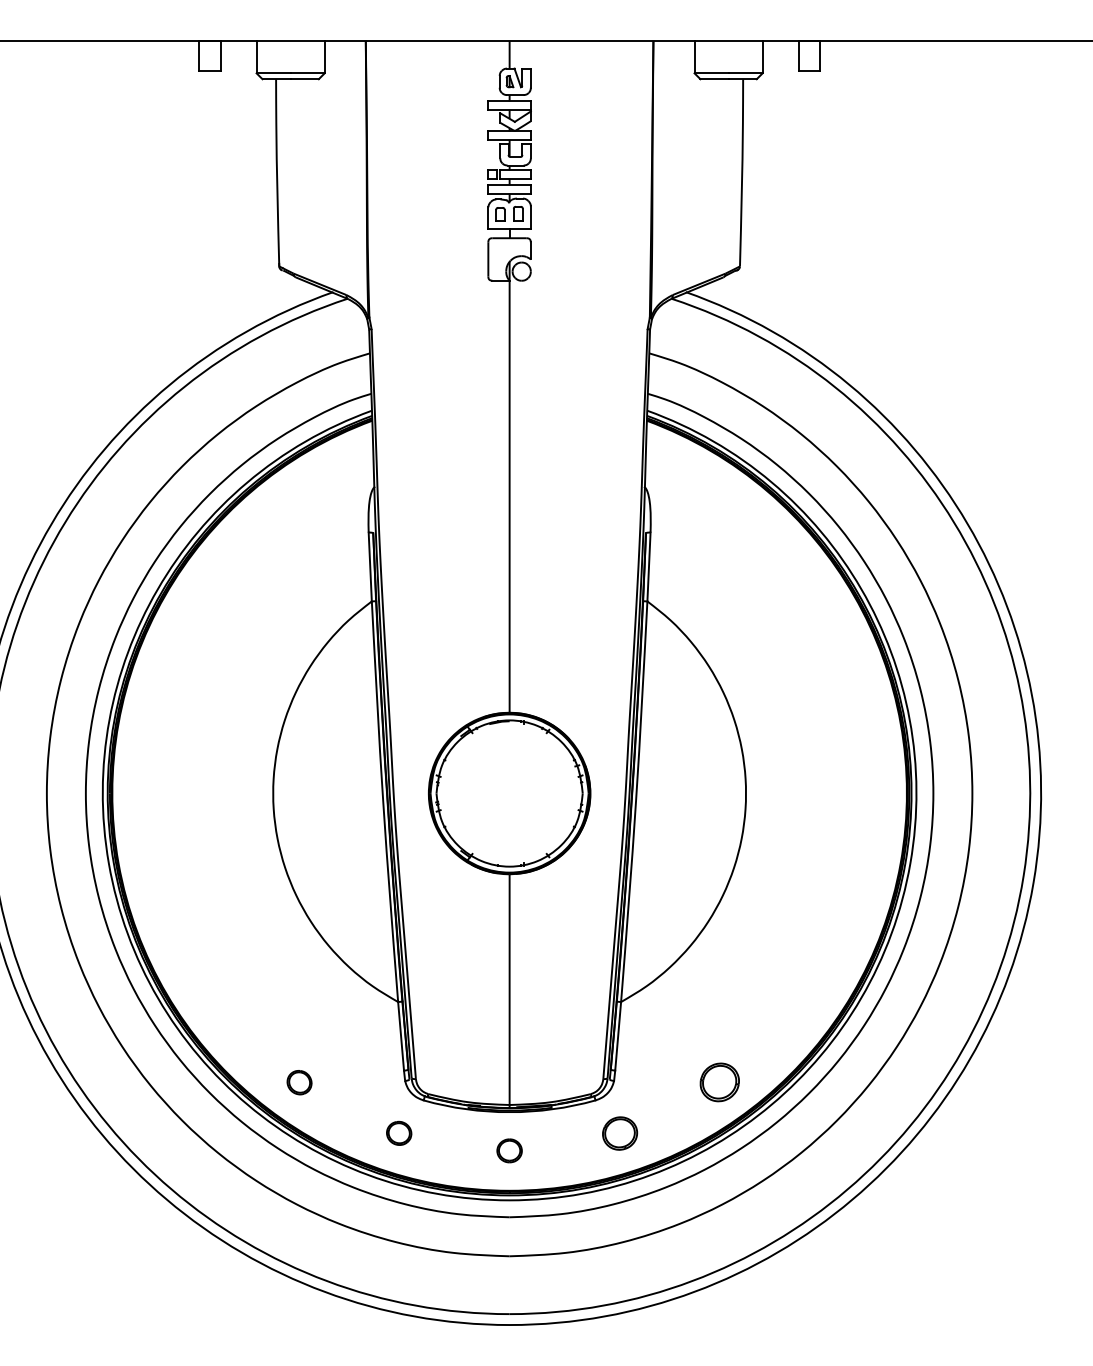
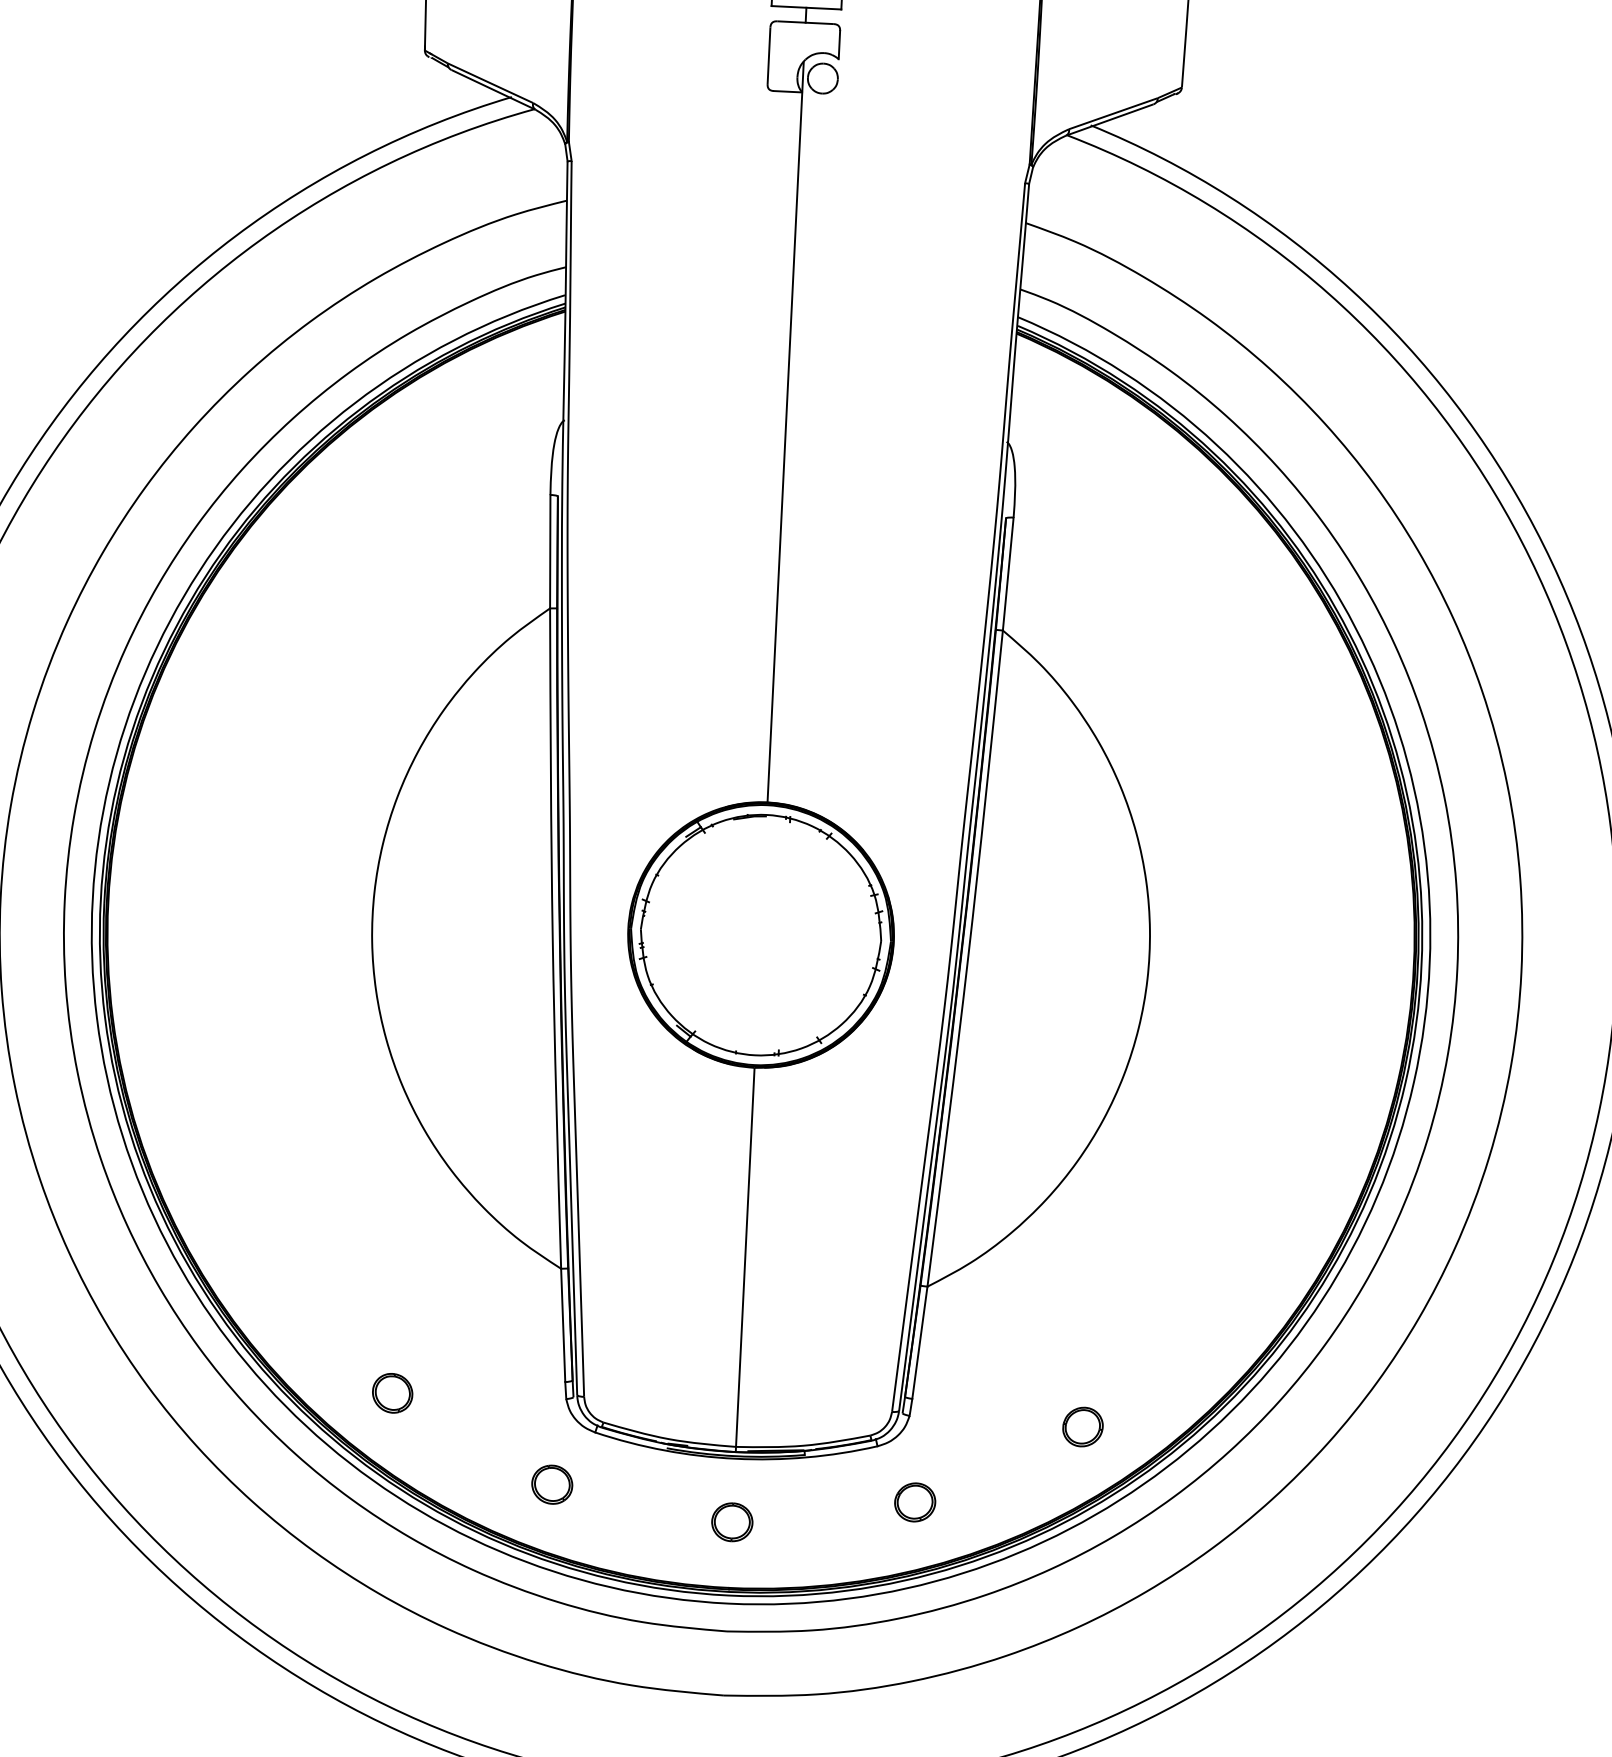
part: (719, 1082) -> (1082, 1426), size x0.62
part: (619, 1132) -> (914, 1500), size x0.71

